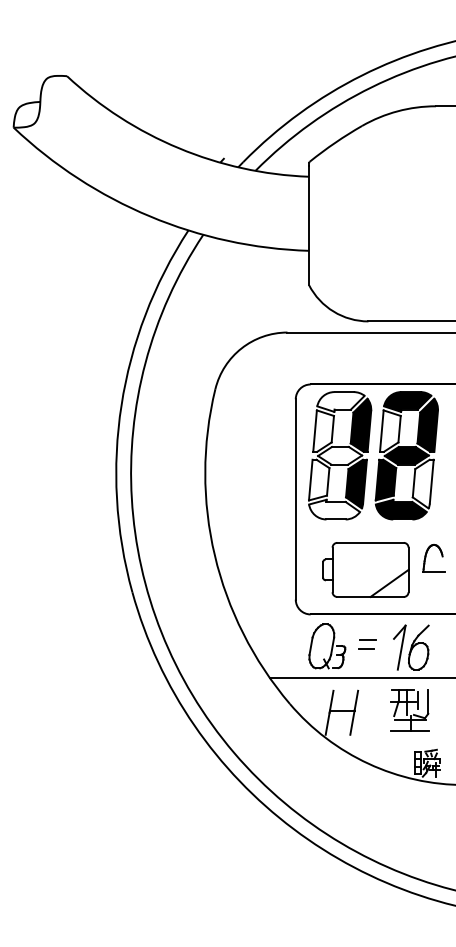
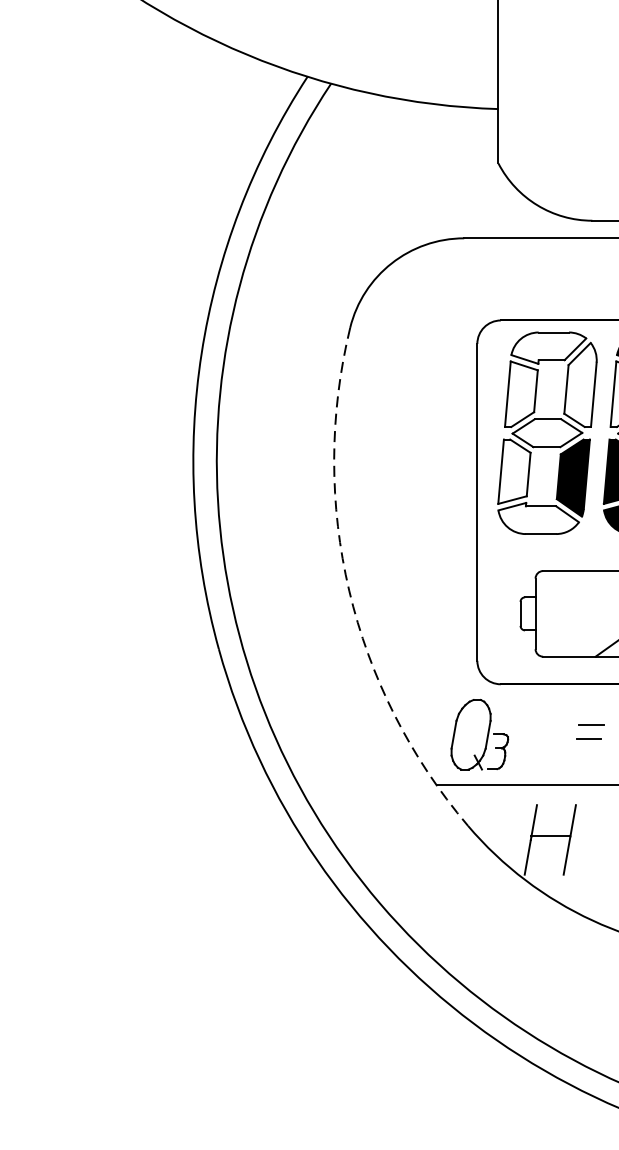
fill: (360, 424) -> (579, 383), removed
arc: (214, 555) -> (348, 591), solid -> dashed
part: (327, 646) -> (480, 735), moved

